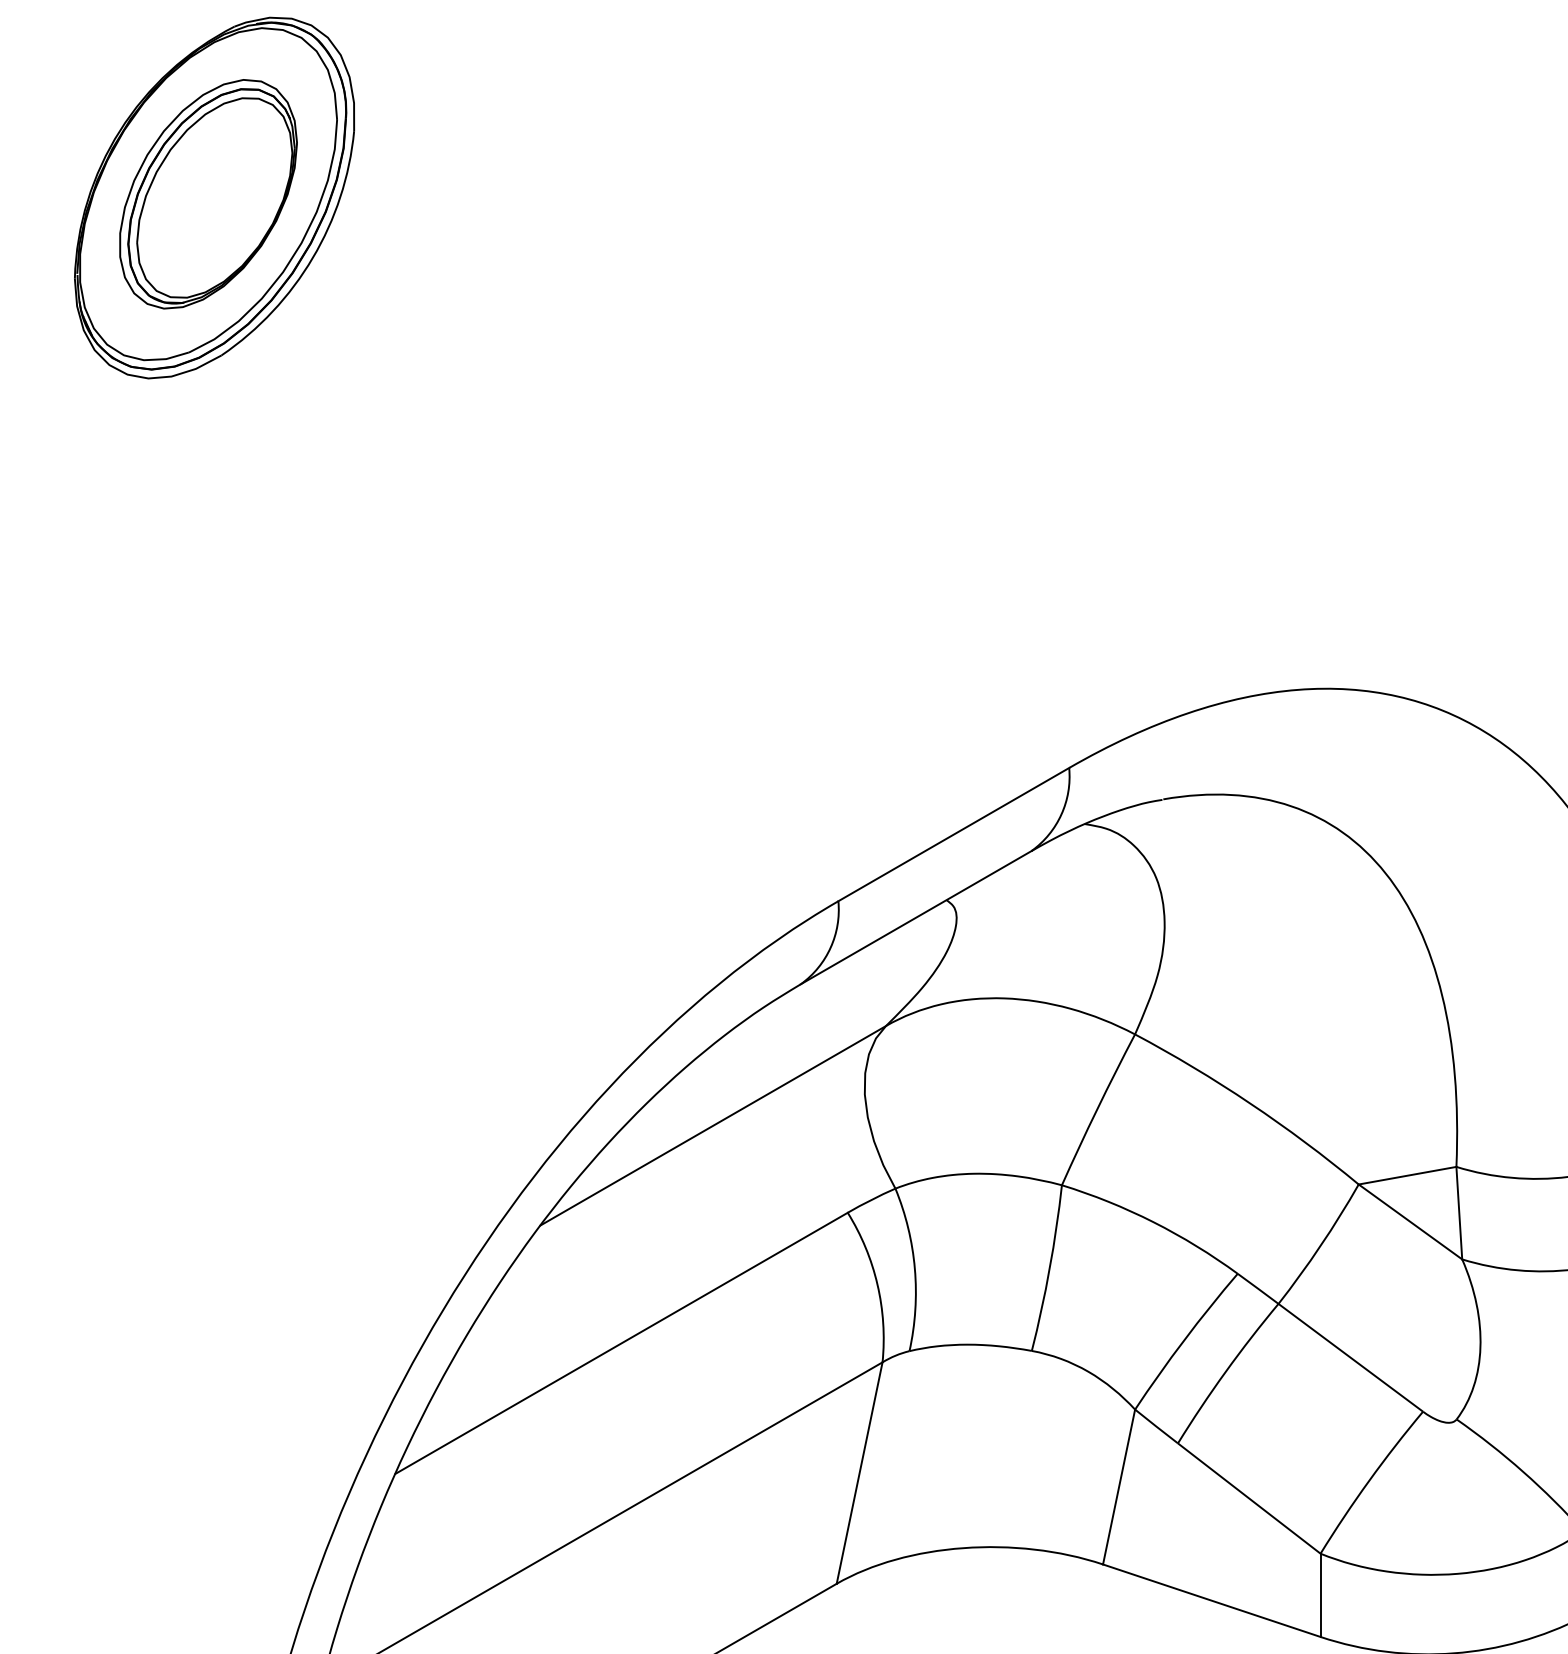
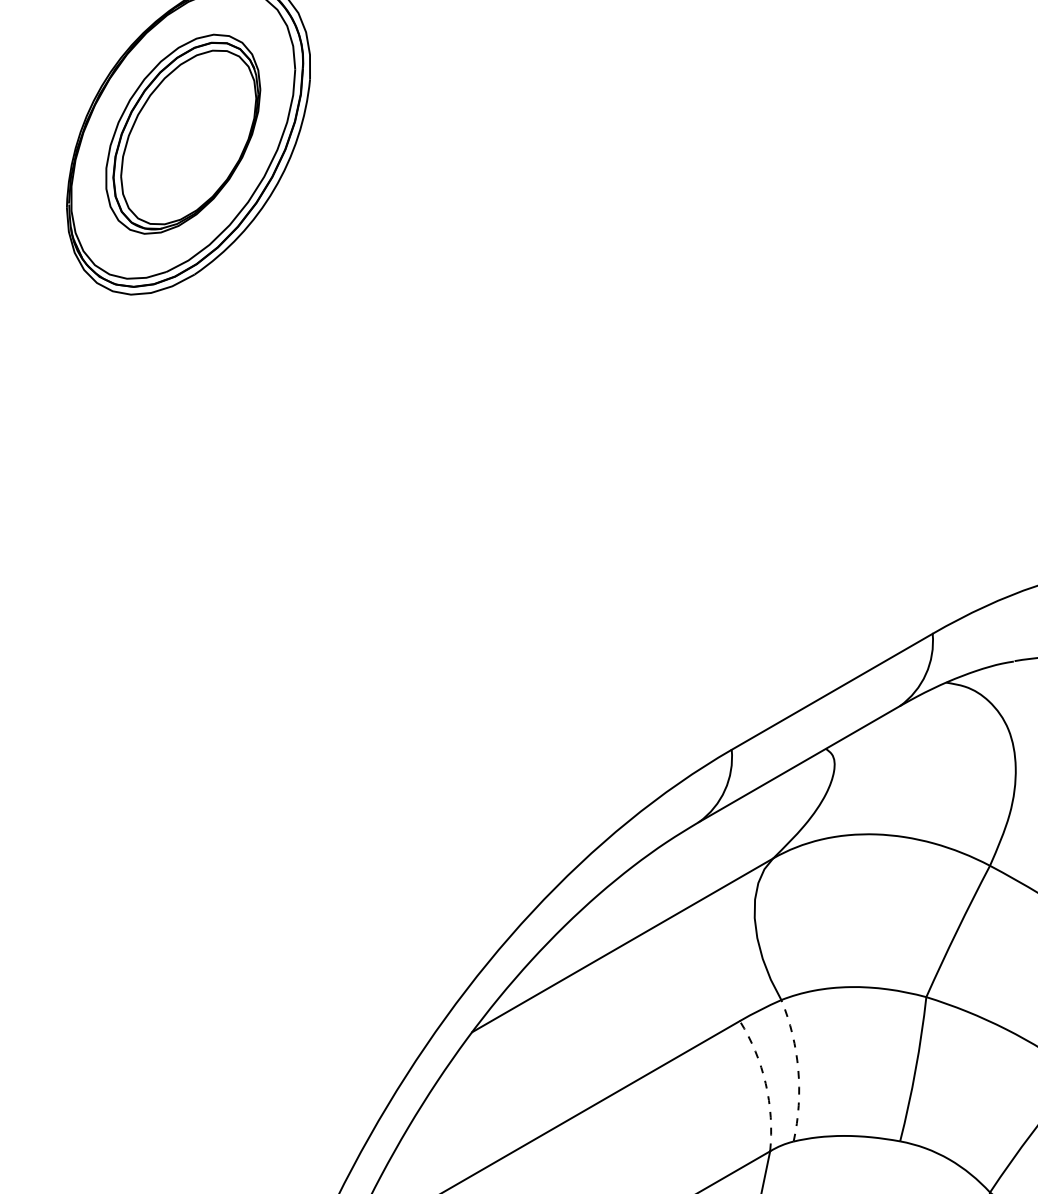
arc: (914, 1268) -> (797, 1069), solid -> dashed
arc: (877, 1284) -> (765, 1083), solid -> dashed

